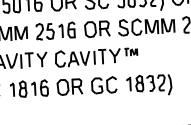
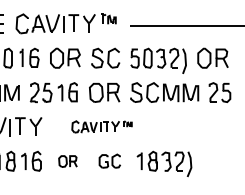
part: (96, 57) -> (101, 126), size x0.6
part: (103, 84) -> (109, 160), size x0.7
part: (69, 87) -> (67, 161), size x0.6

